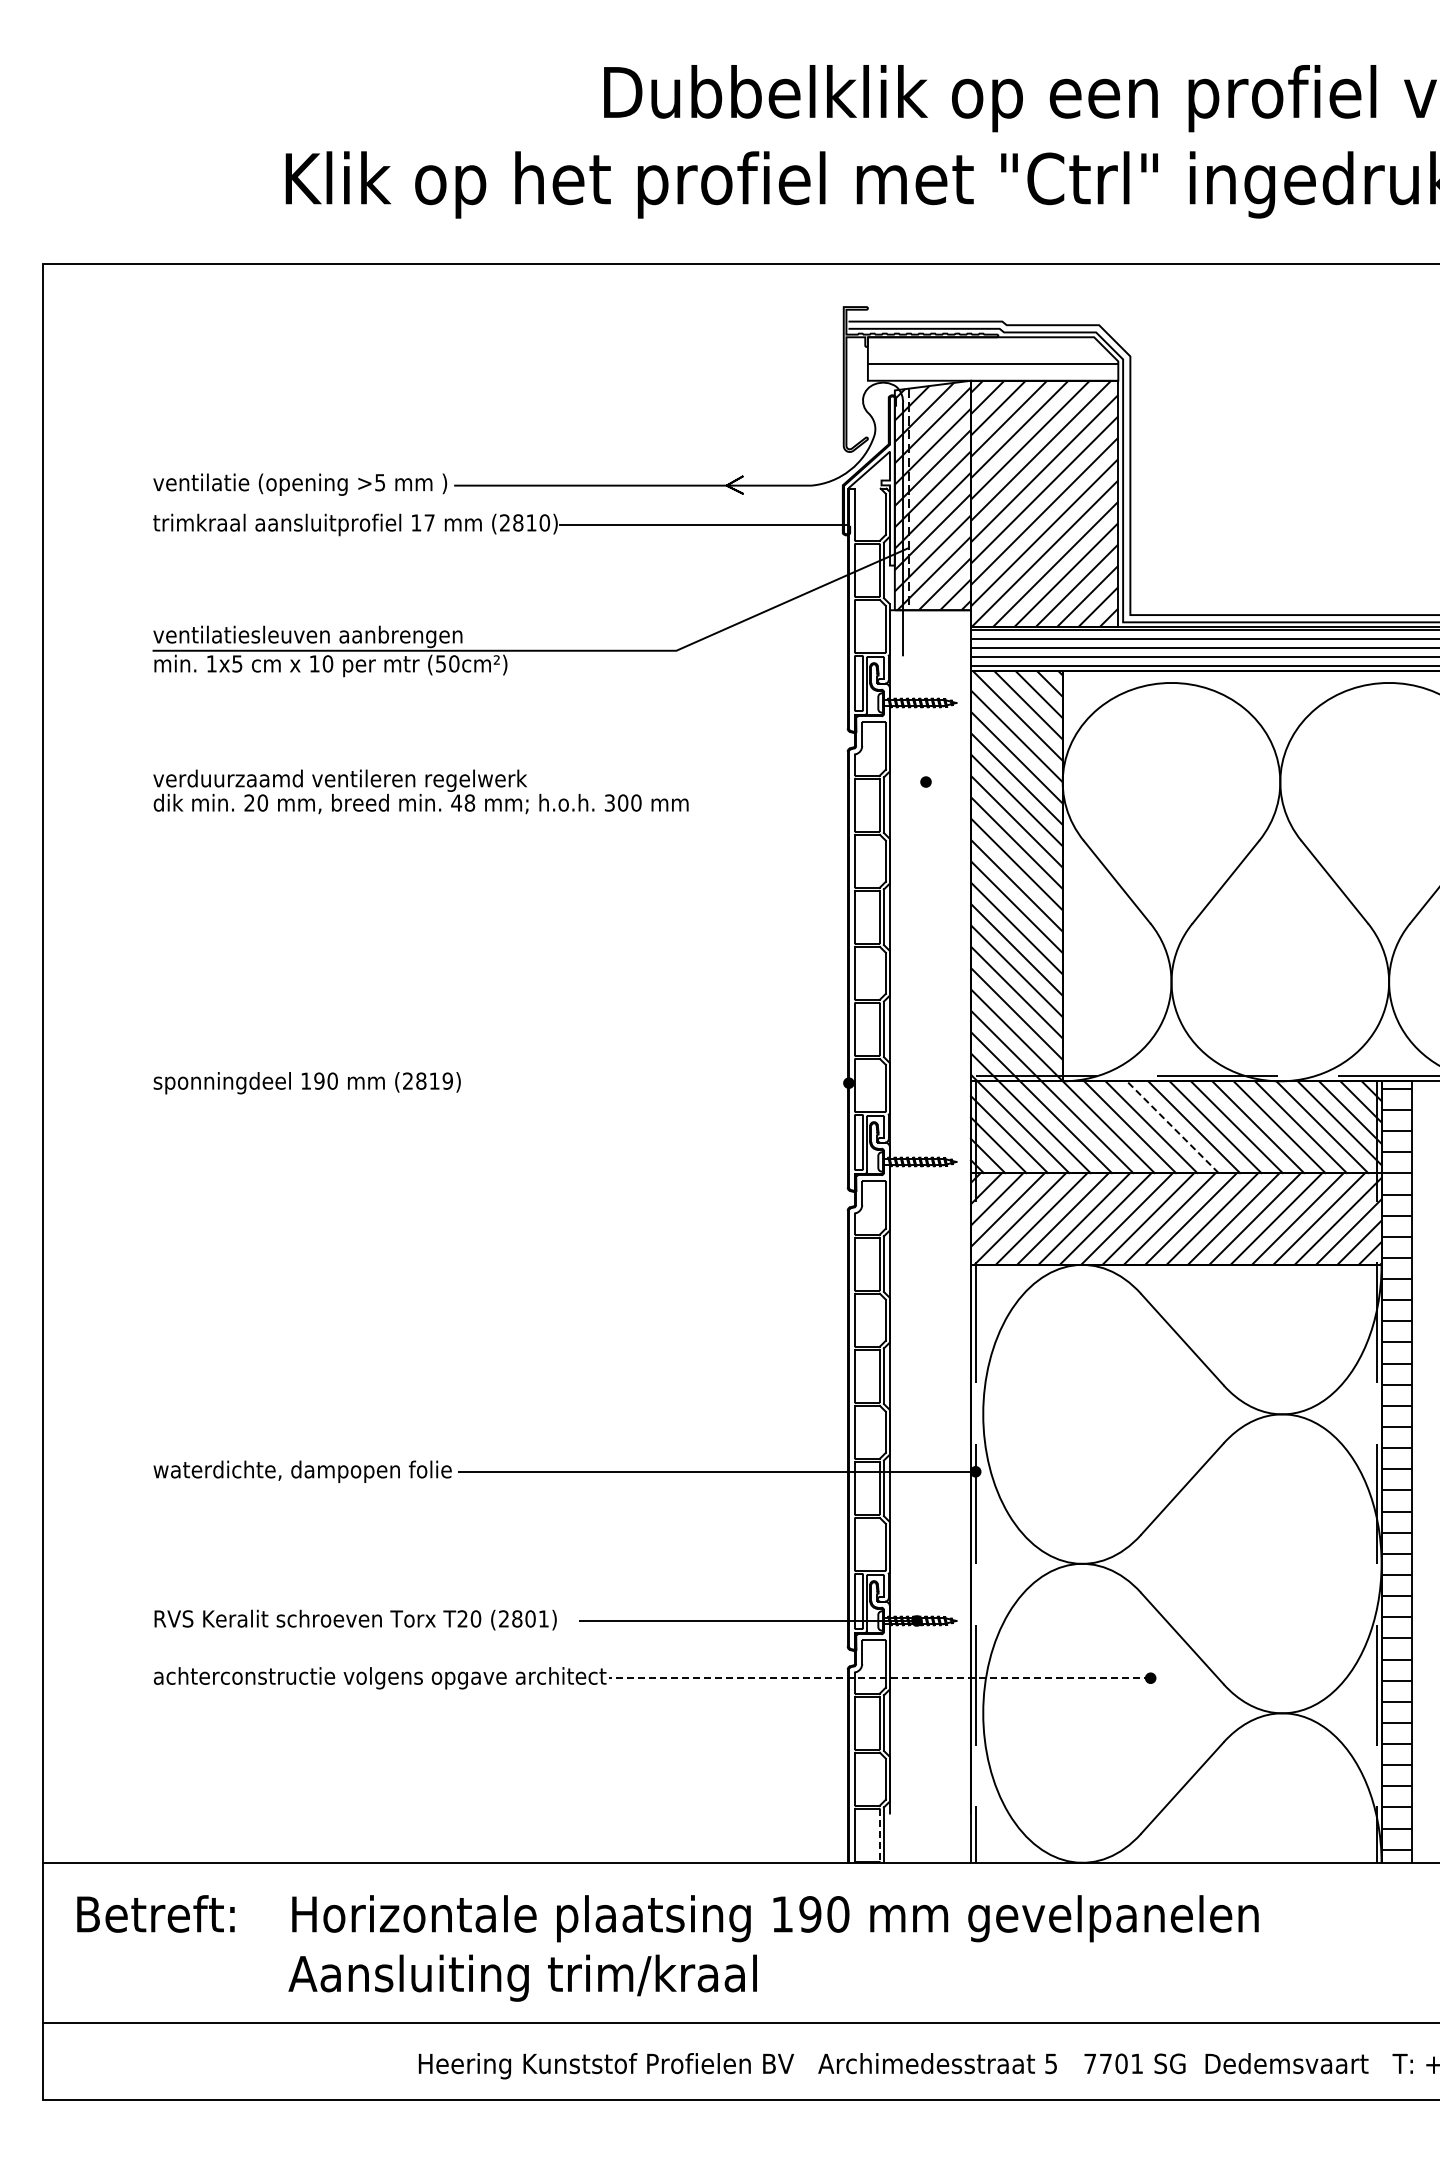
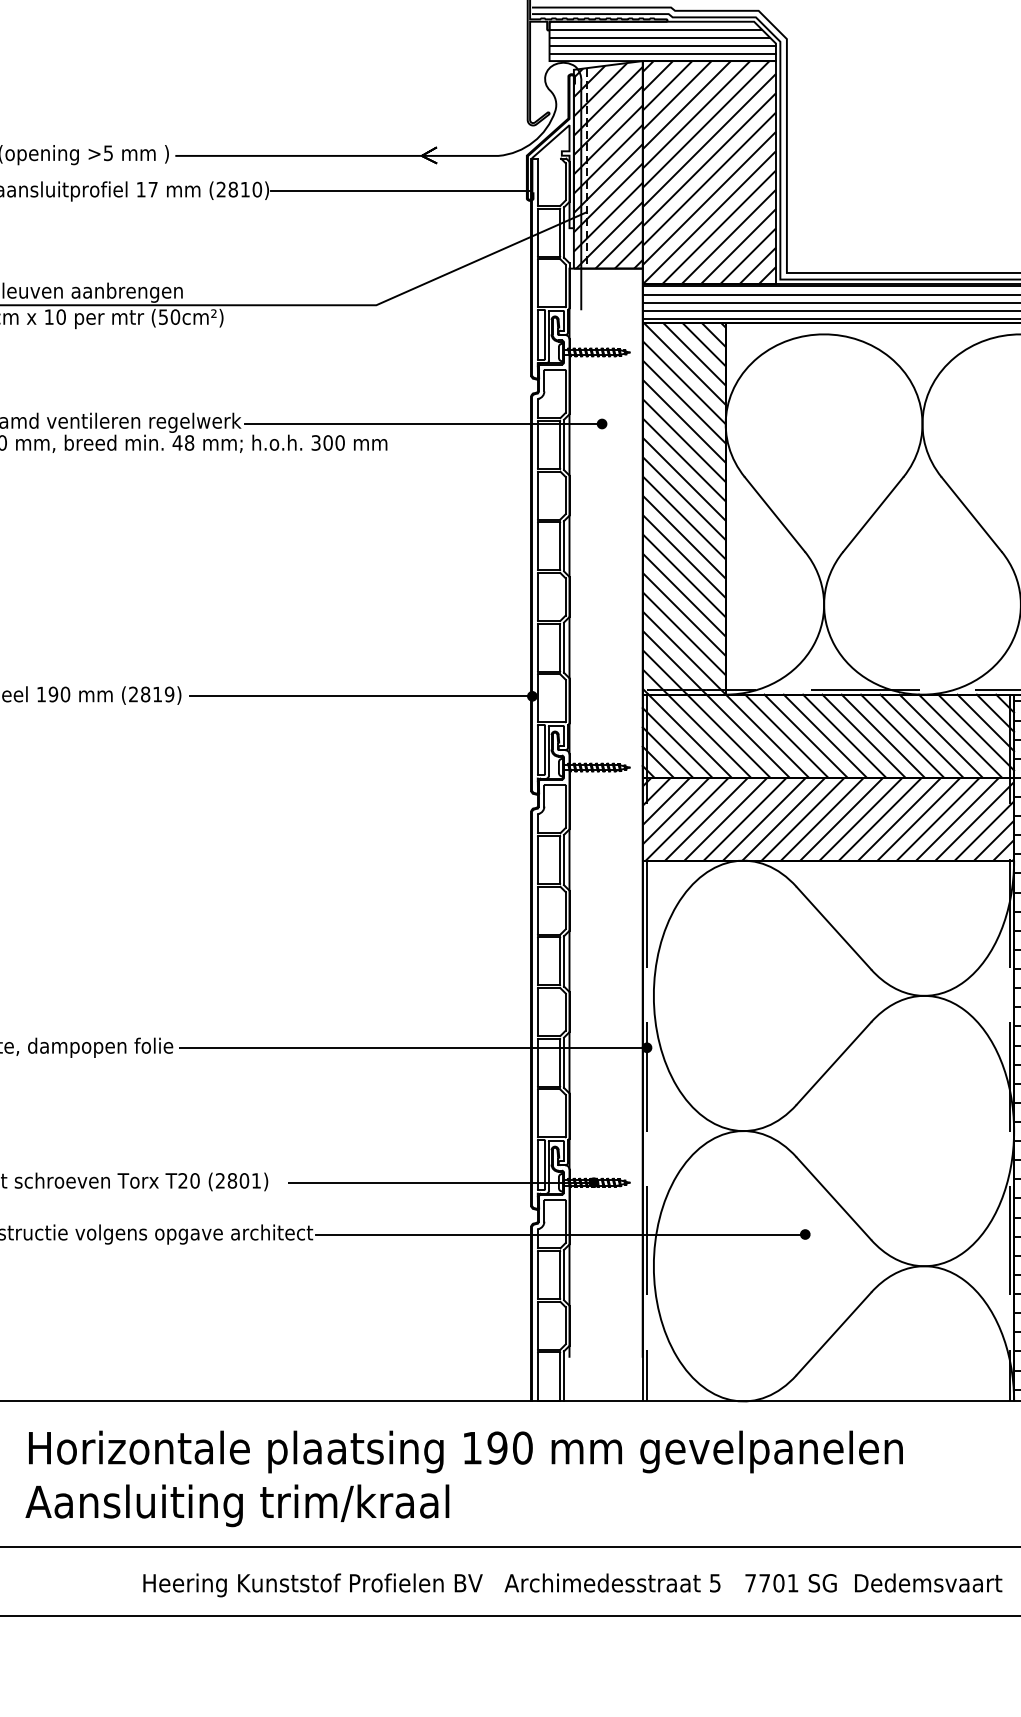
line: (984, 346) -> (654, 30), added
line: (989, 355) -> (659, 38), added
line: (992, 373) -> (662, 54), added
line: (728, 782) -> (423, 424), added
line: (659, 1083) -> (361, 696), added
line: (1172, 1127) -> (825, 736), dashed -> solid
line: (880, 1678) -> (560, 1234), dashed -> solid
line: (879, 1835) -> (560, 1376), dashed -> solid

